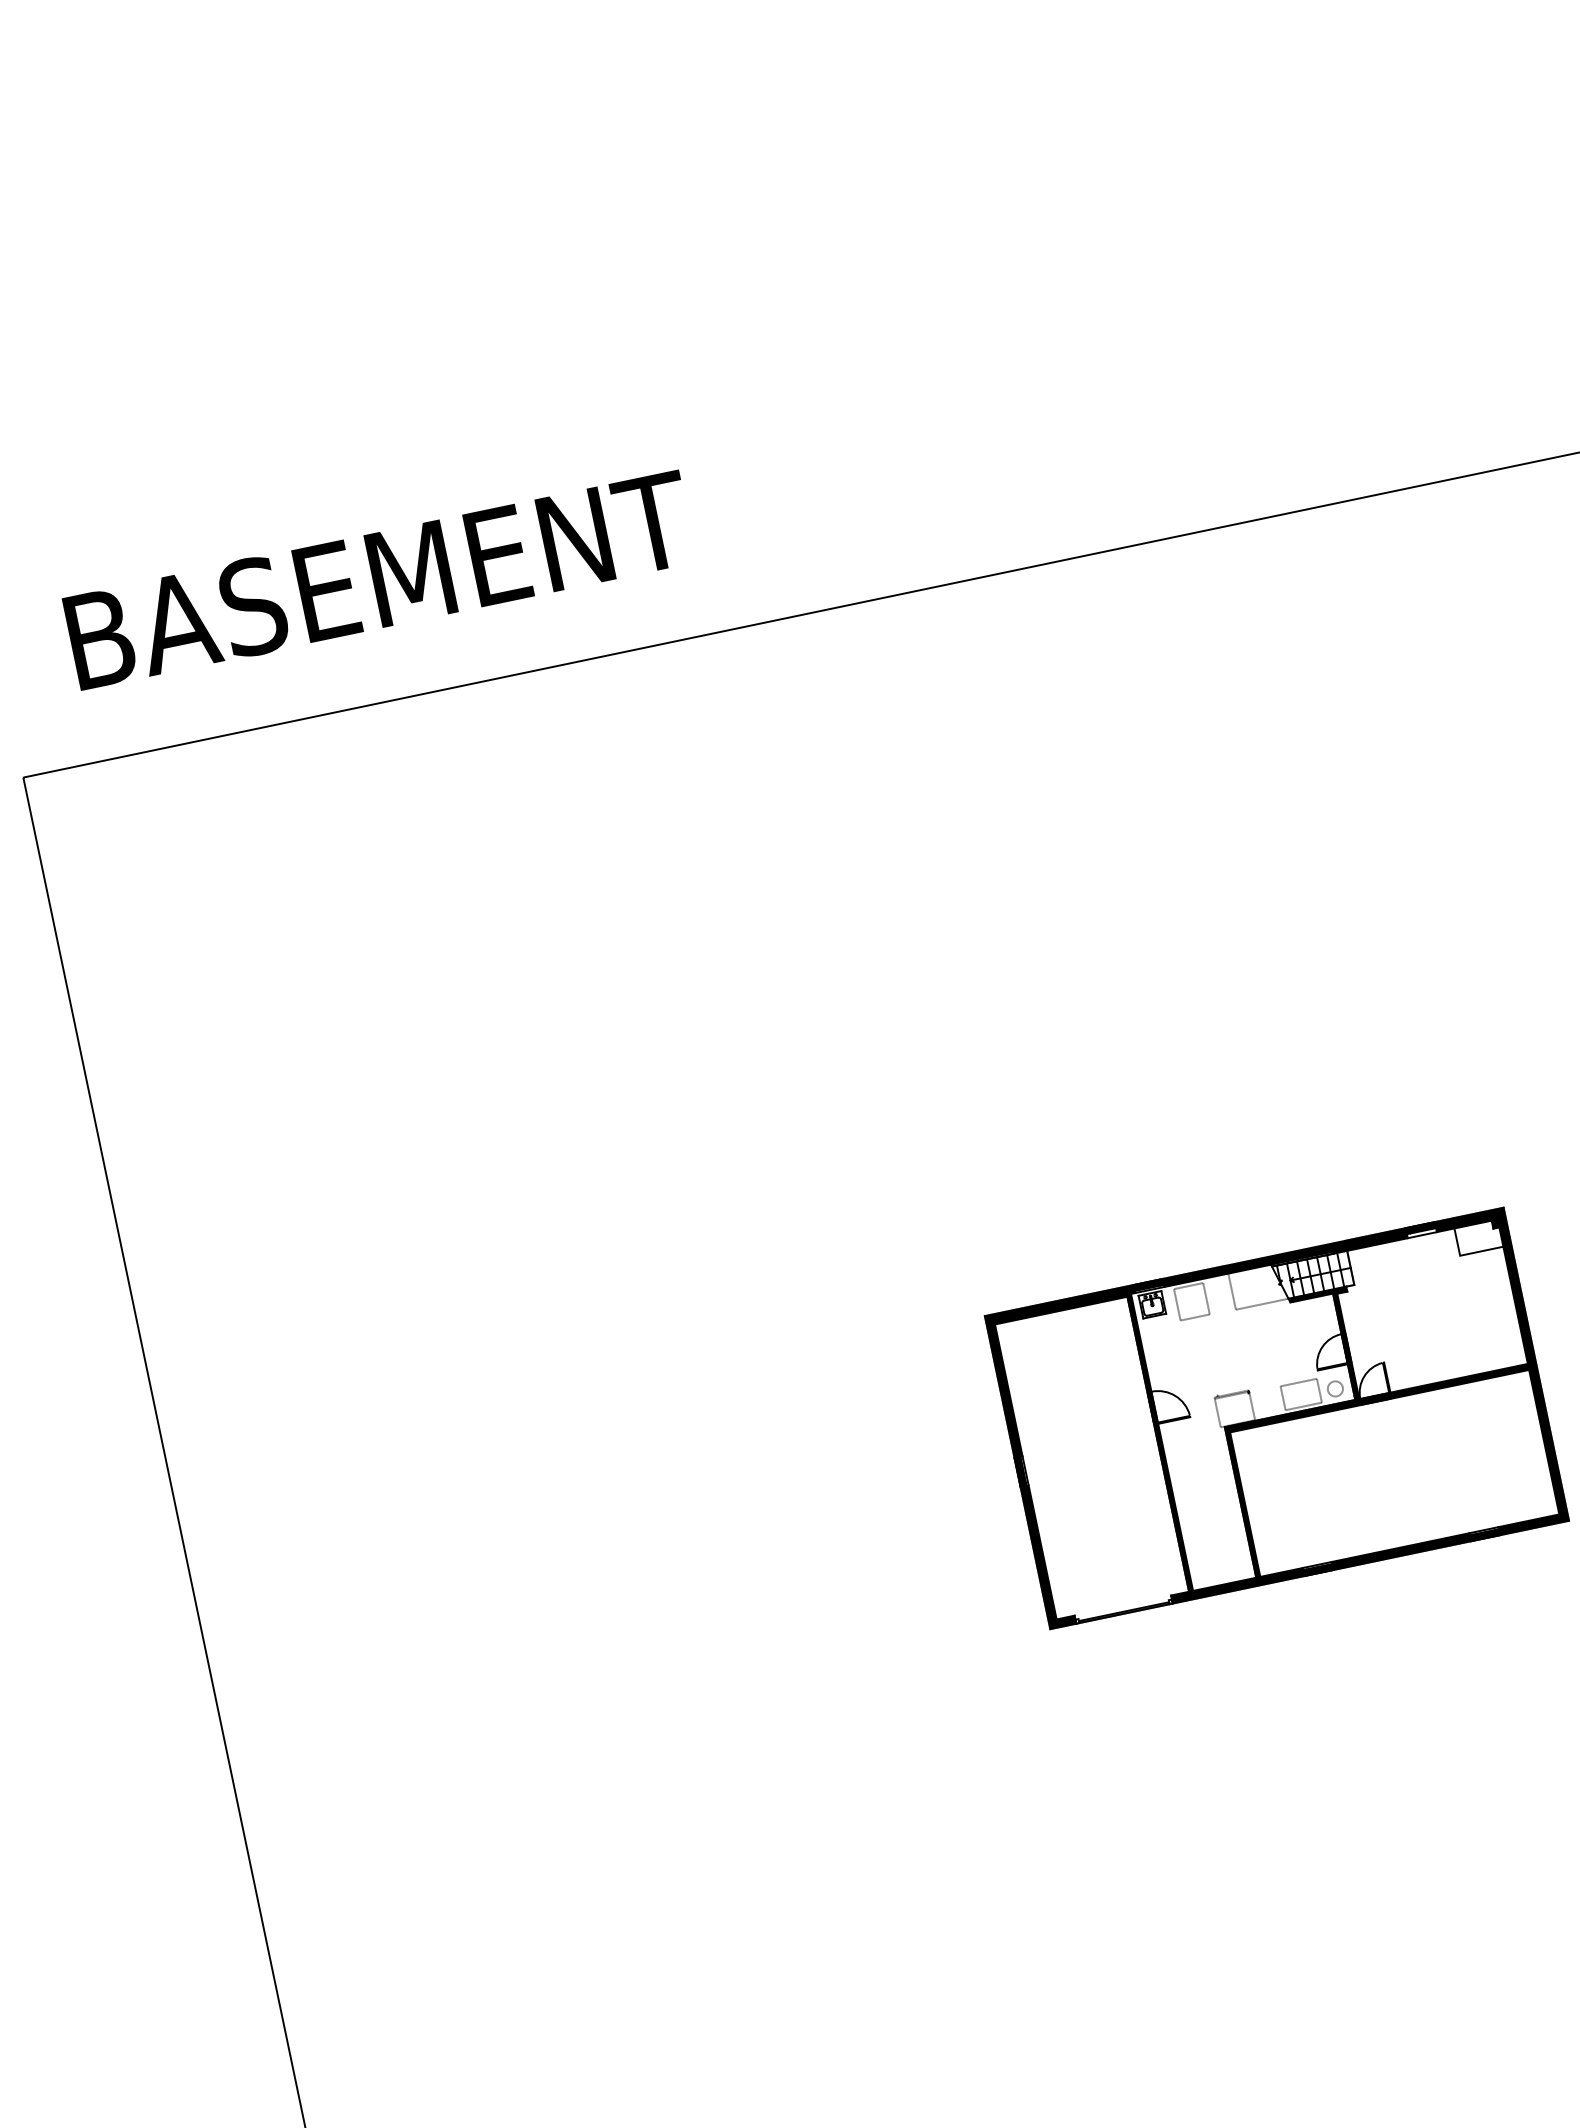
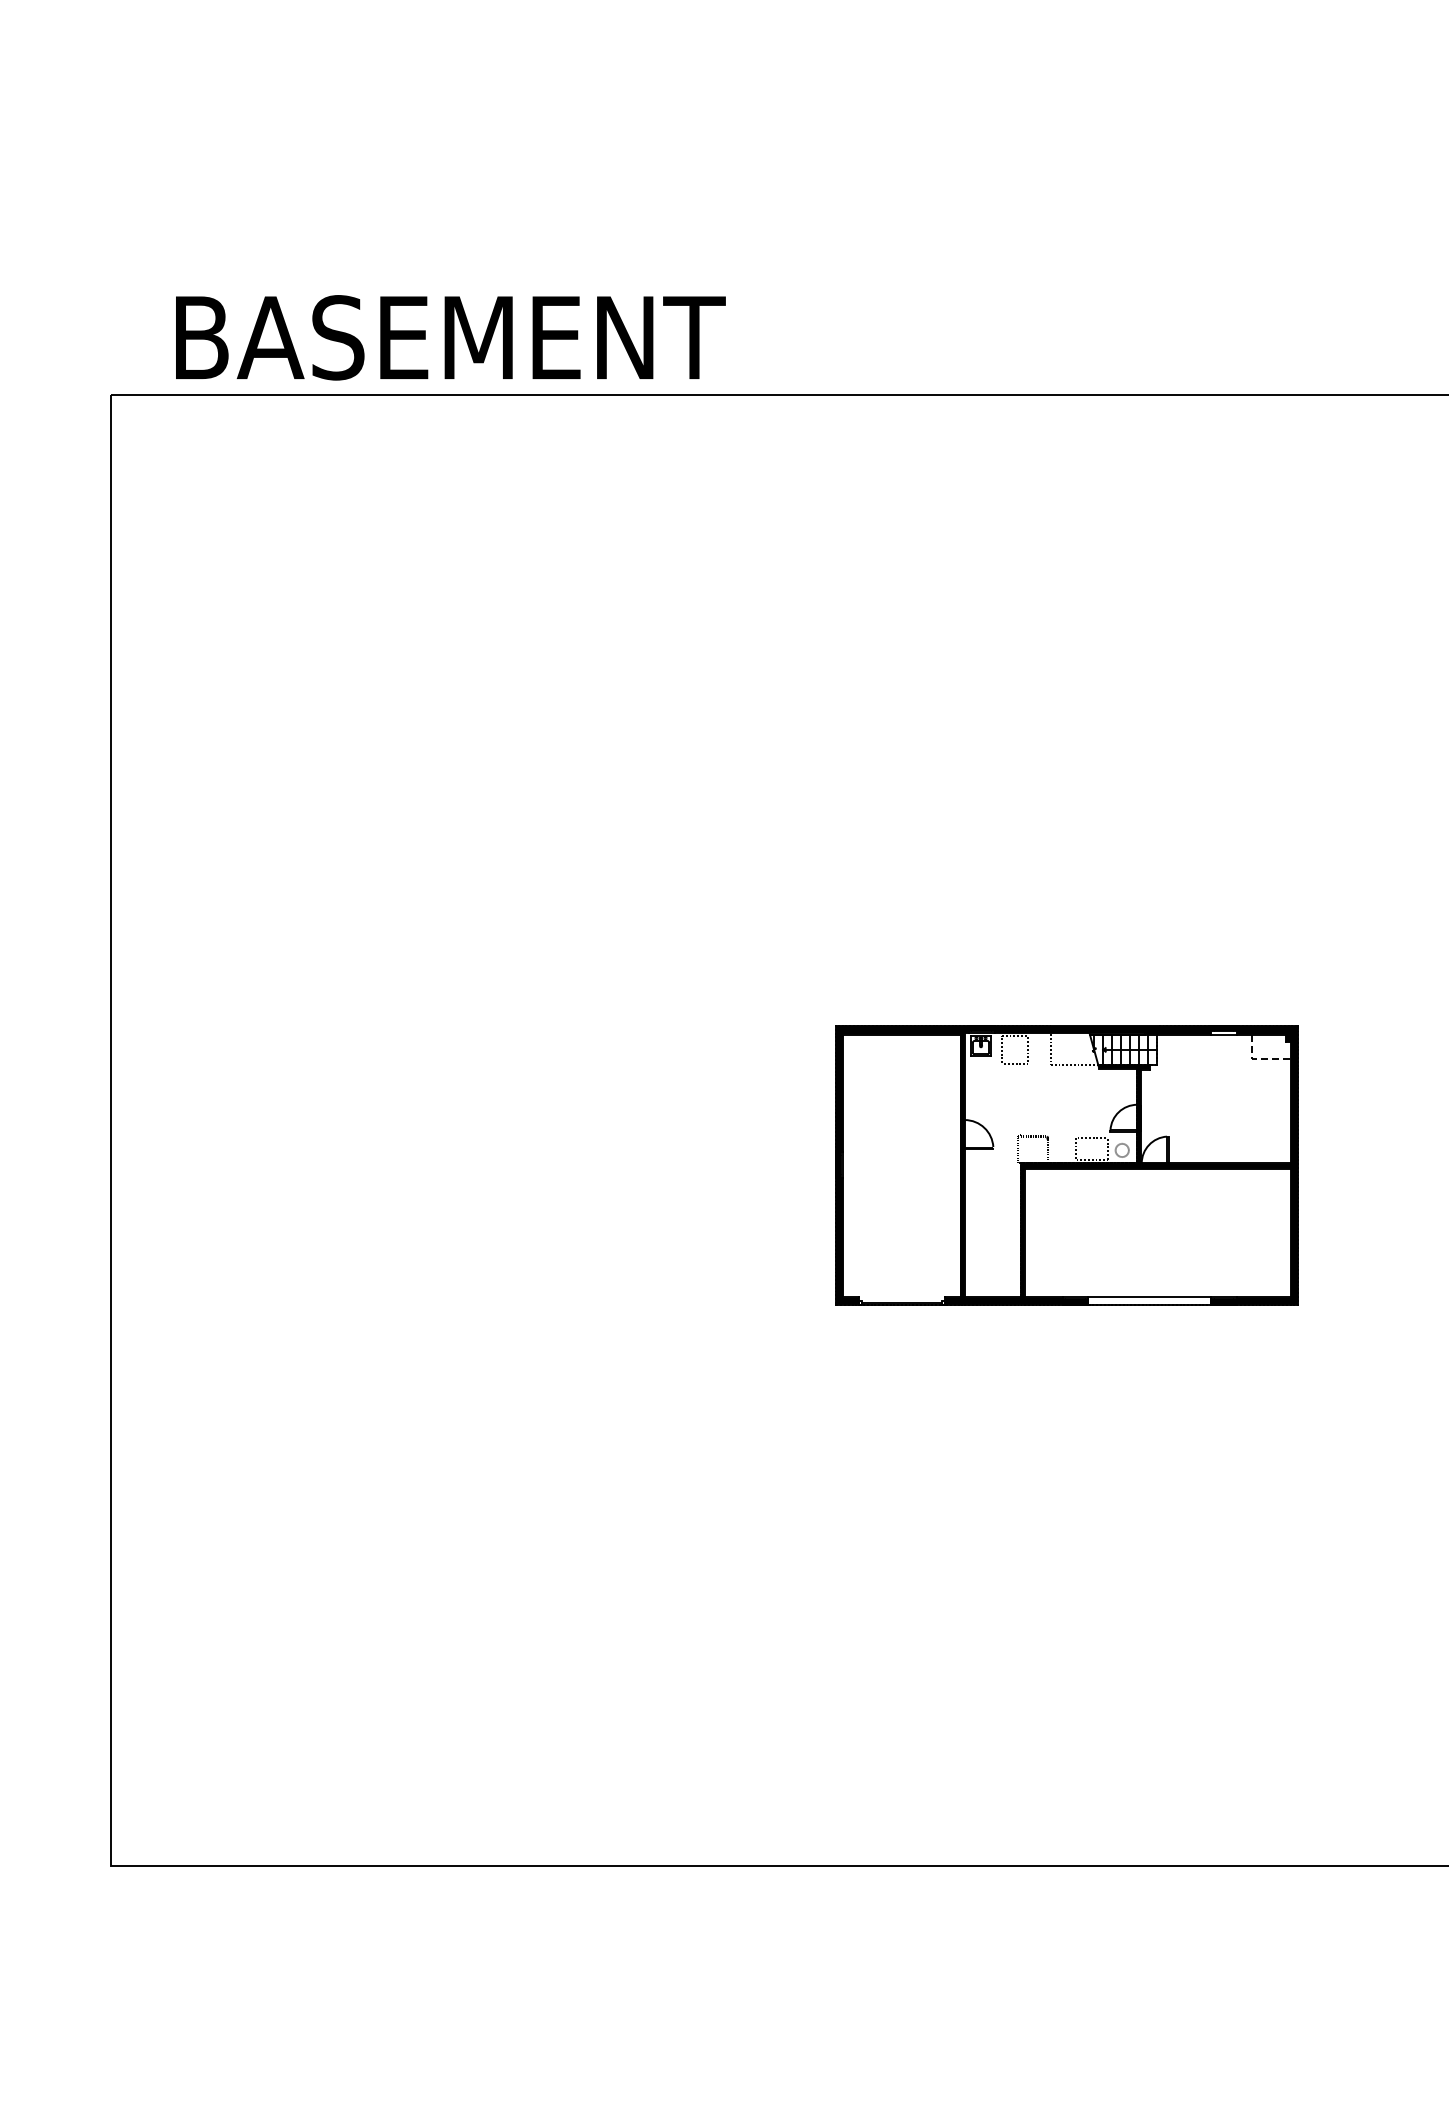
text: (379, 580) -> (450, 337), moved
line: (1468, 1254) -> (1259, 1059), solid -> dashed
fill: (1401, 1551) -> (1149, 1300), removed

